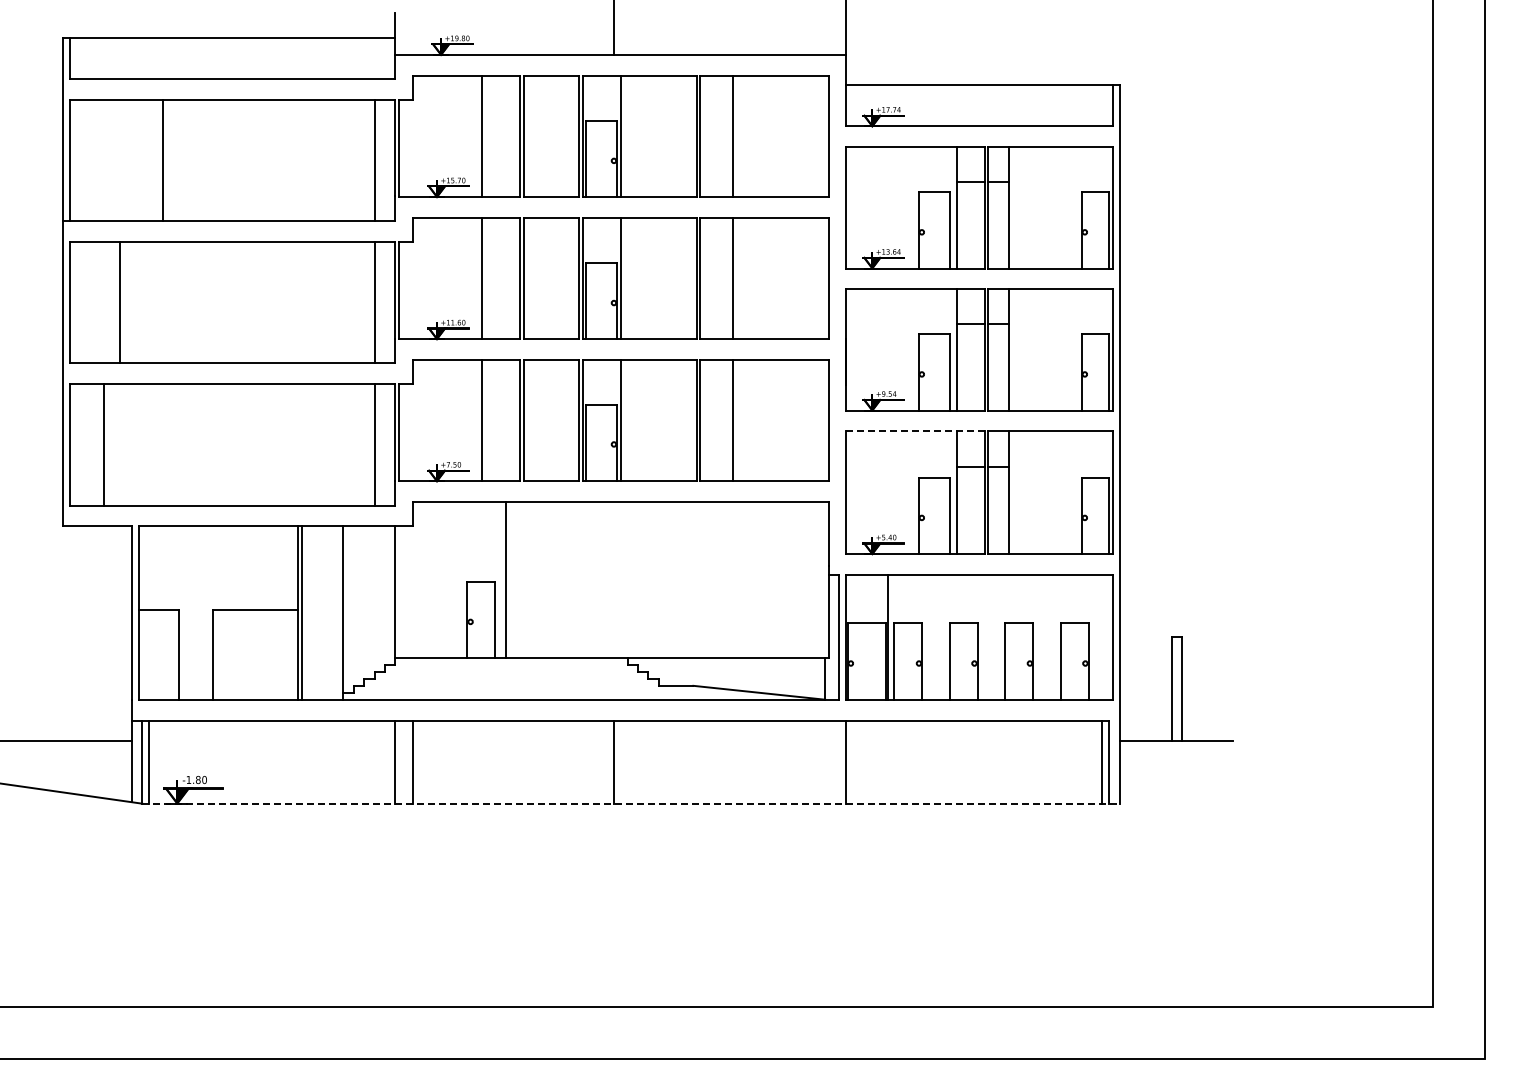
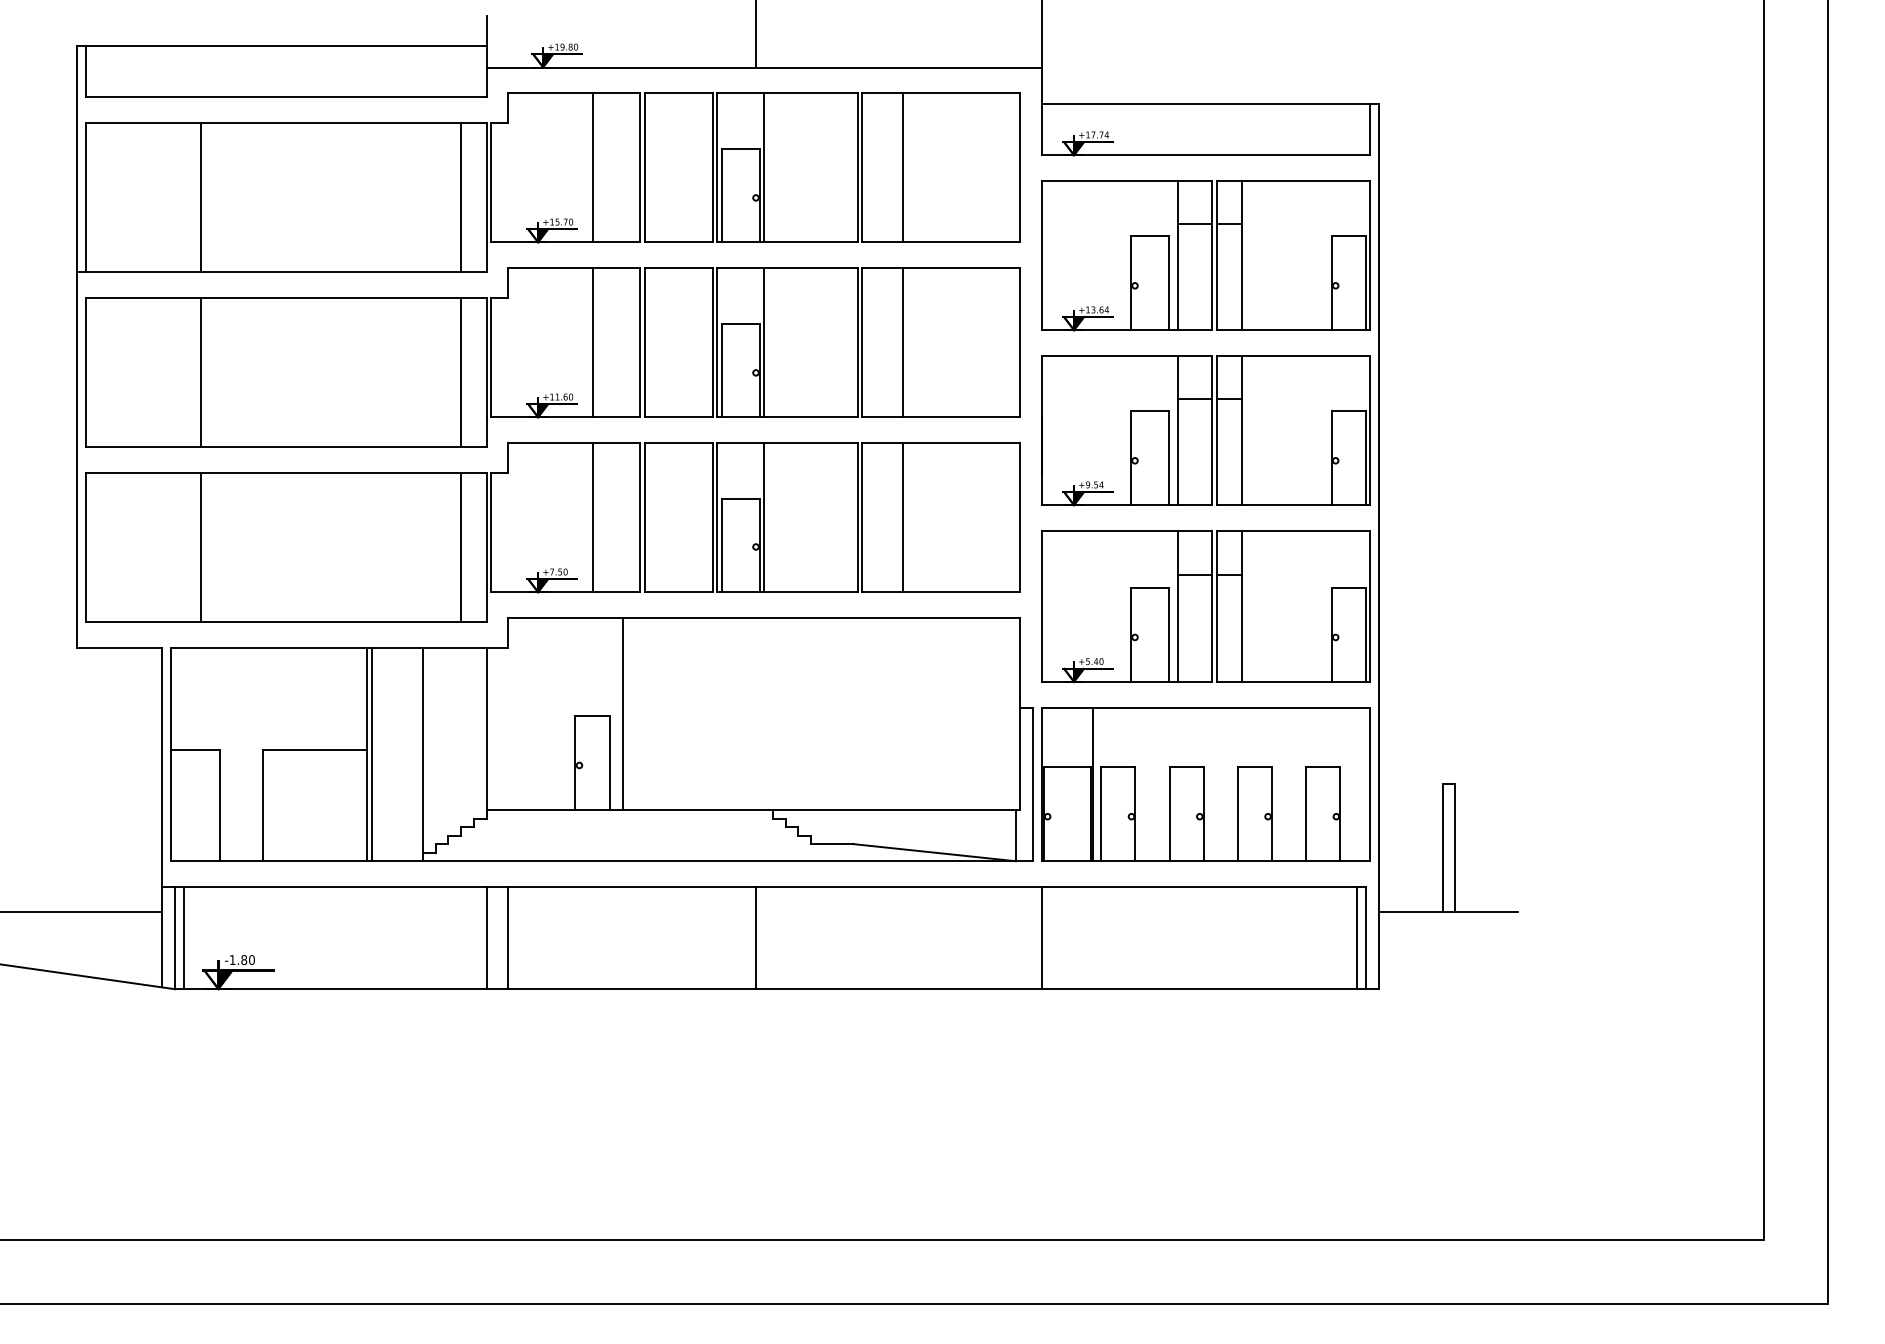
line: (120, 302) -> (201, 372), moved
line: (915, 431) -> (1127, 531), dashed -> solid
line: (104, 444) -> (201, 547), moved
line: (631, 803) -> (777, 989), dashed -> solid

